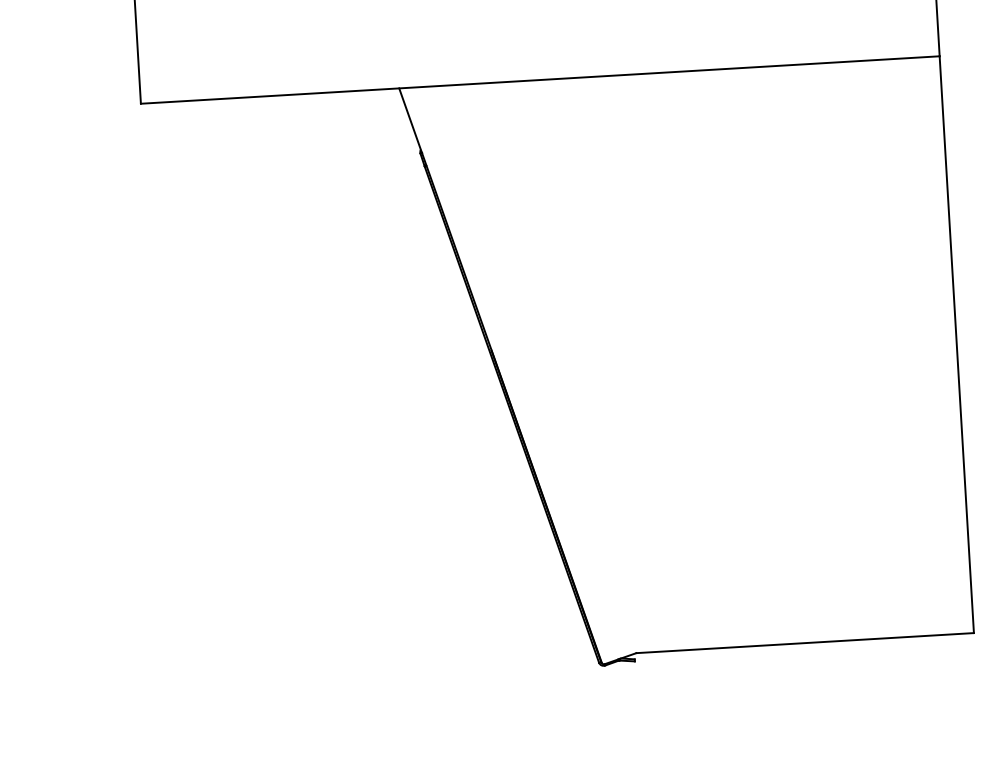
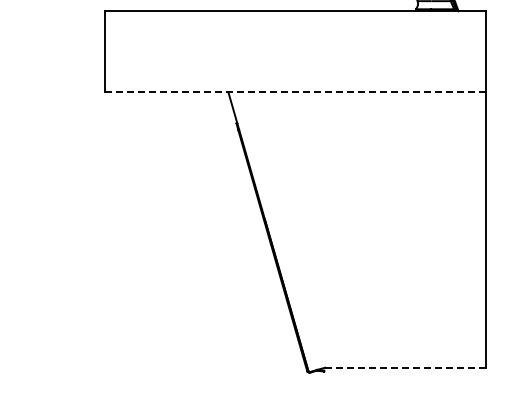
line: (539, 80) -> (295, 92), solid -> dashed
line: (804, 642) -> (405, 367), solid -> dashed

